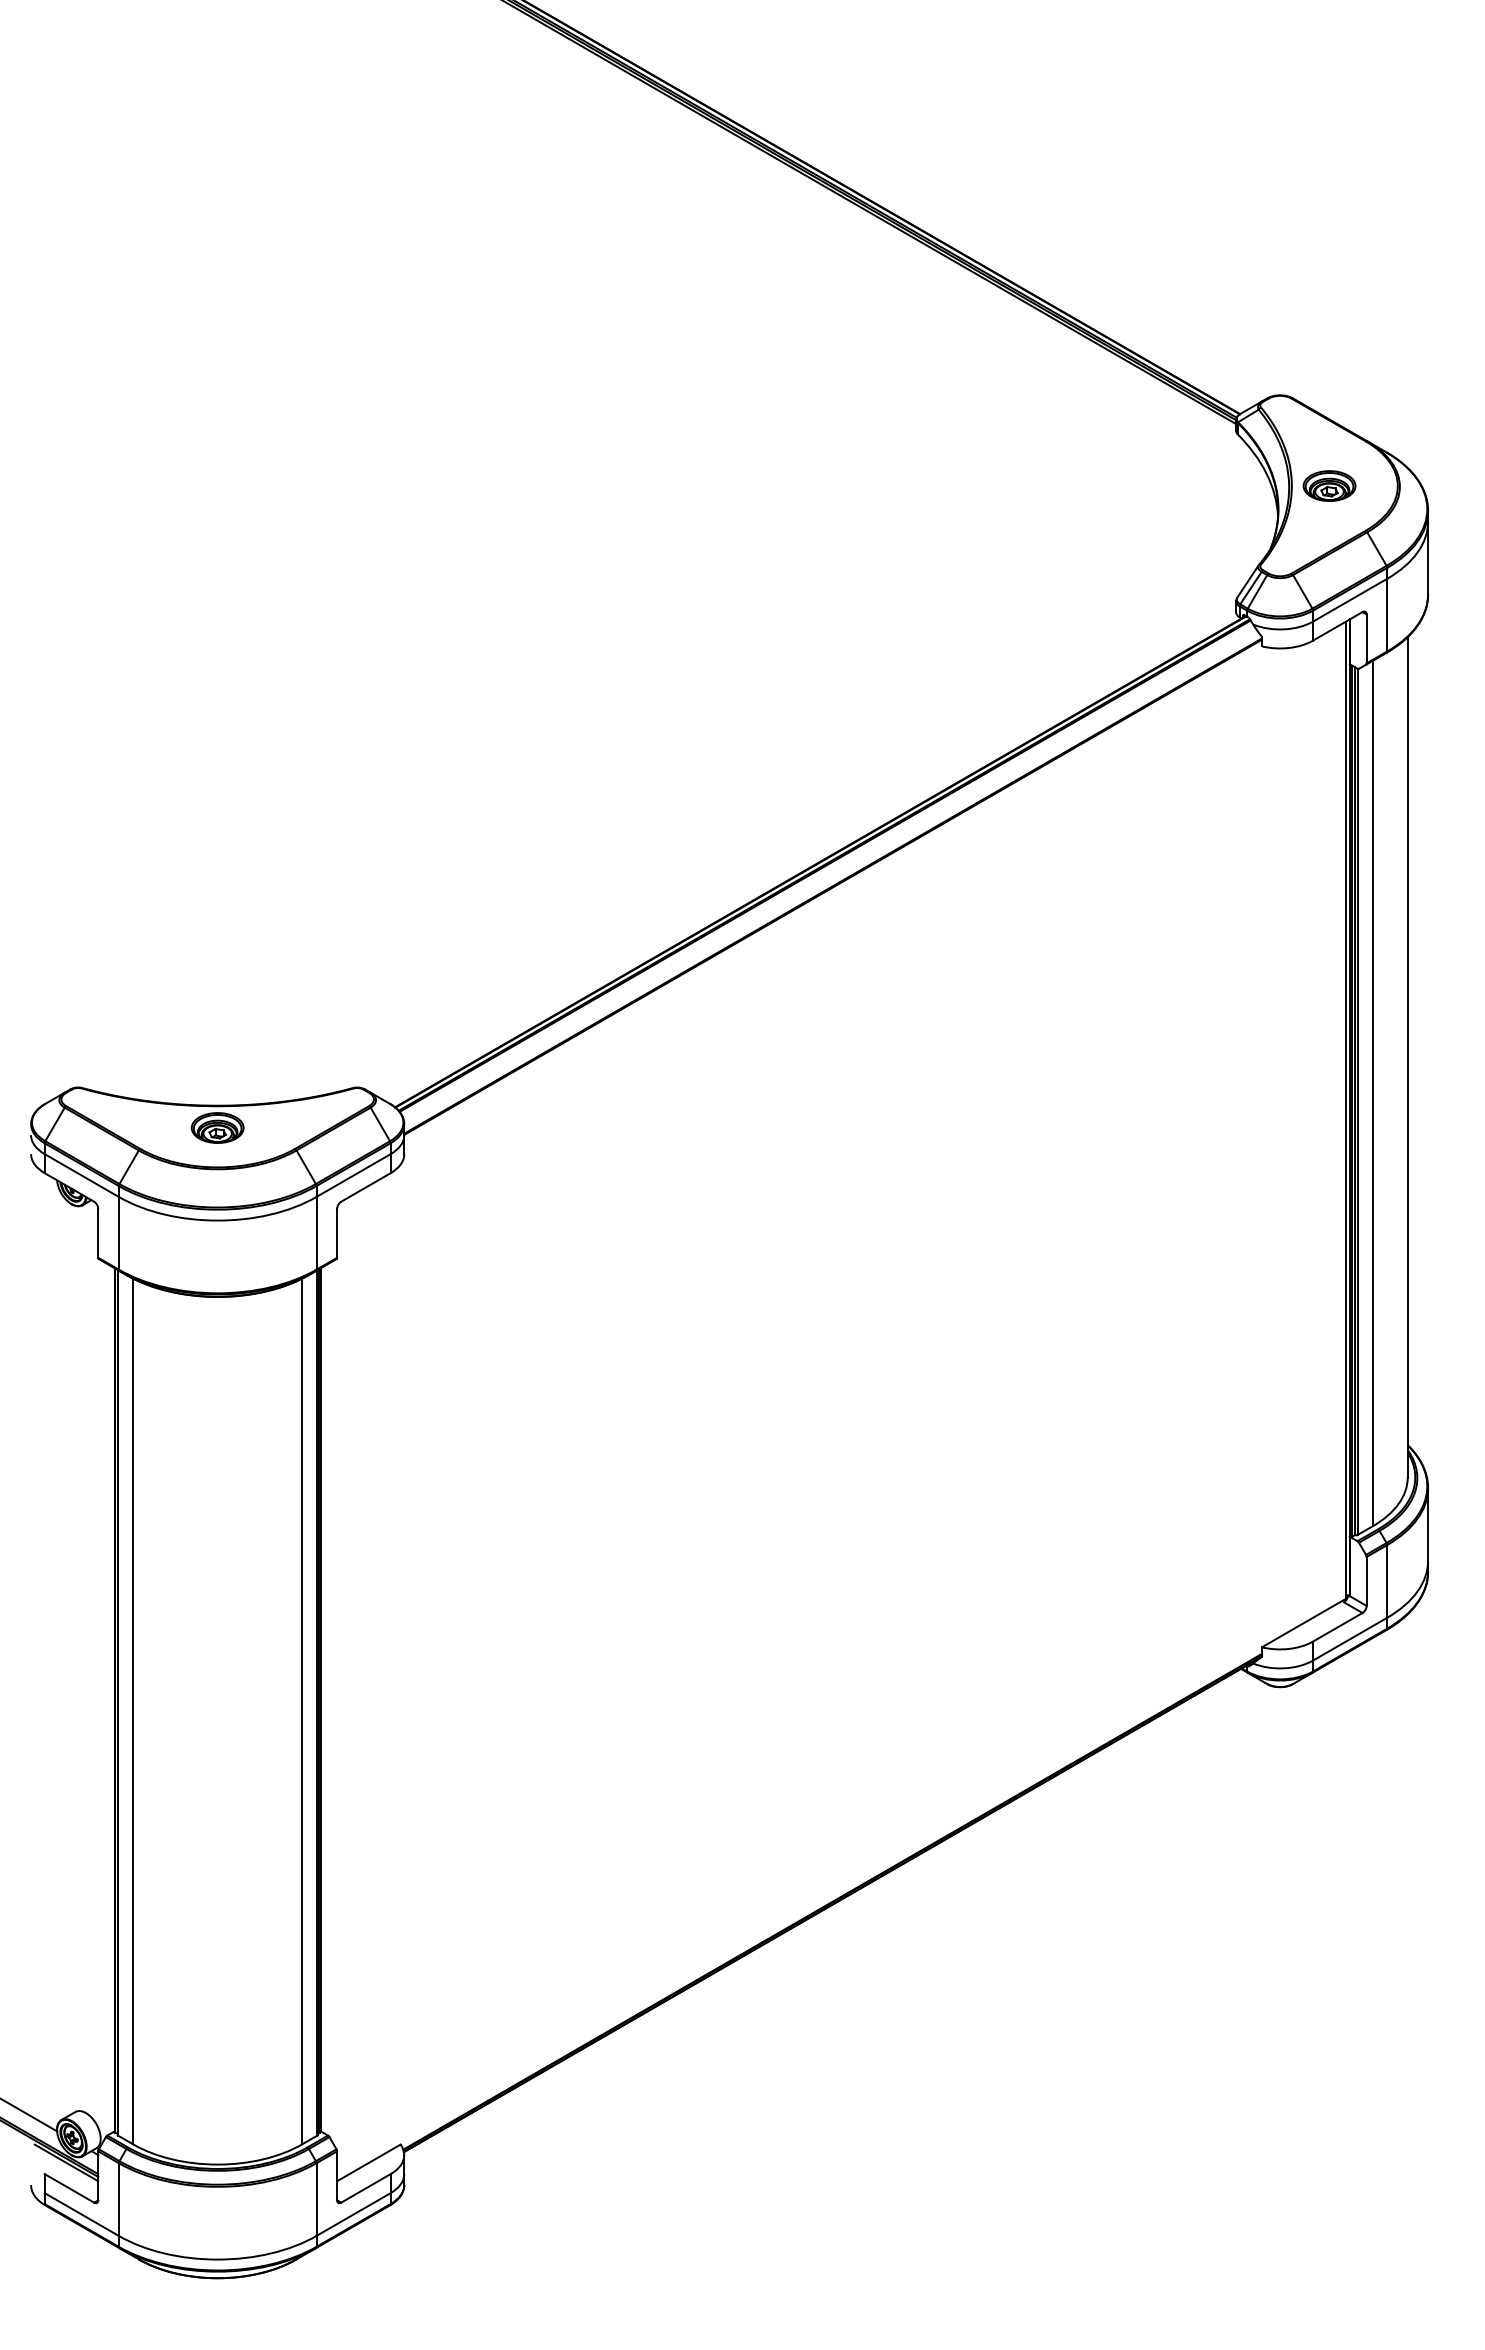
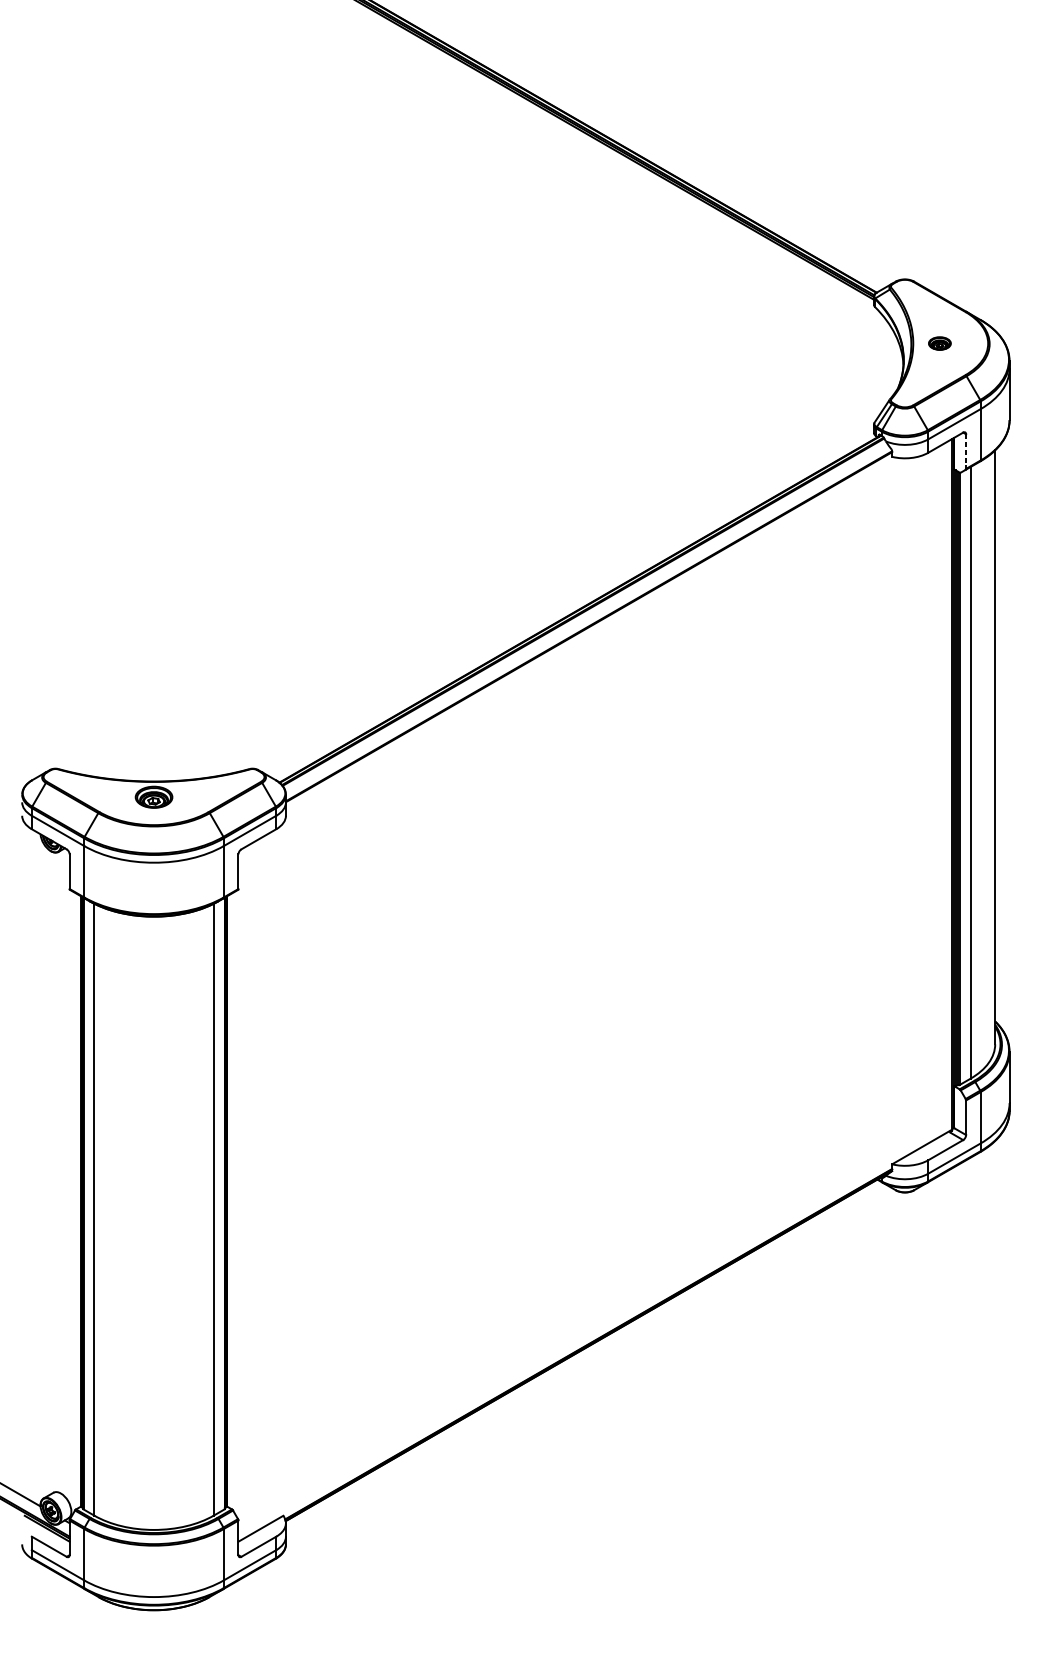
part: (1329, 485) -> (939, 343), size x0.6
line: (1366, 639) -> (966, 452), solid -> dashed

